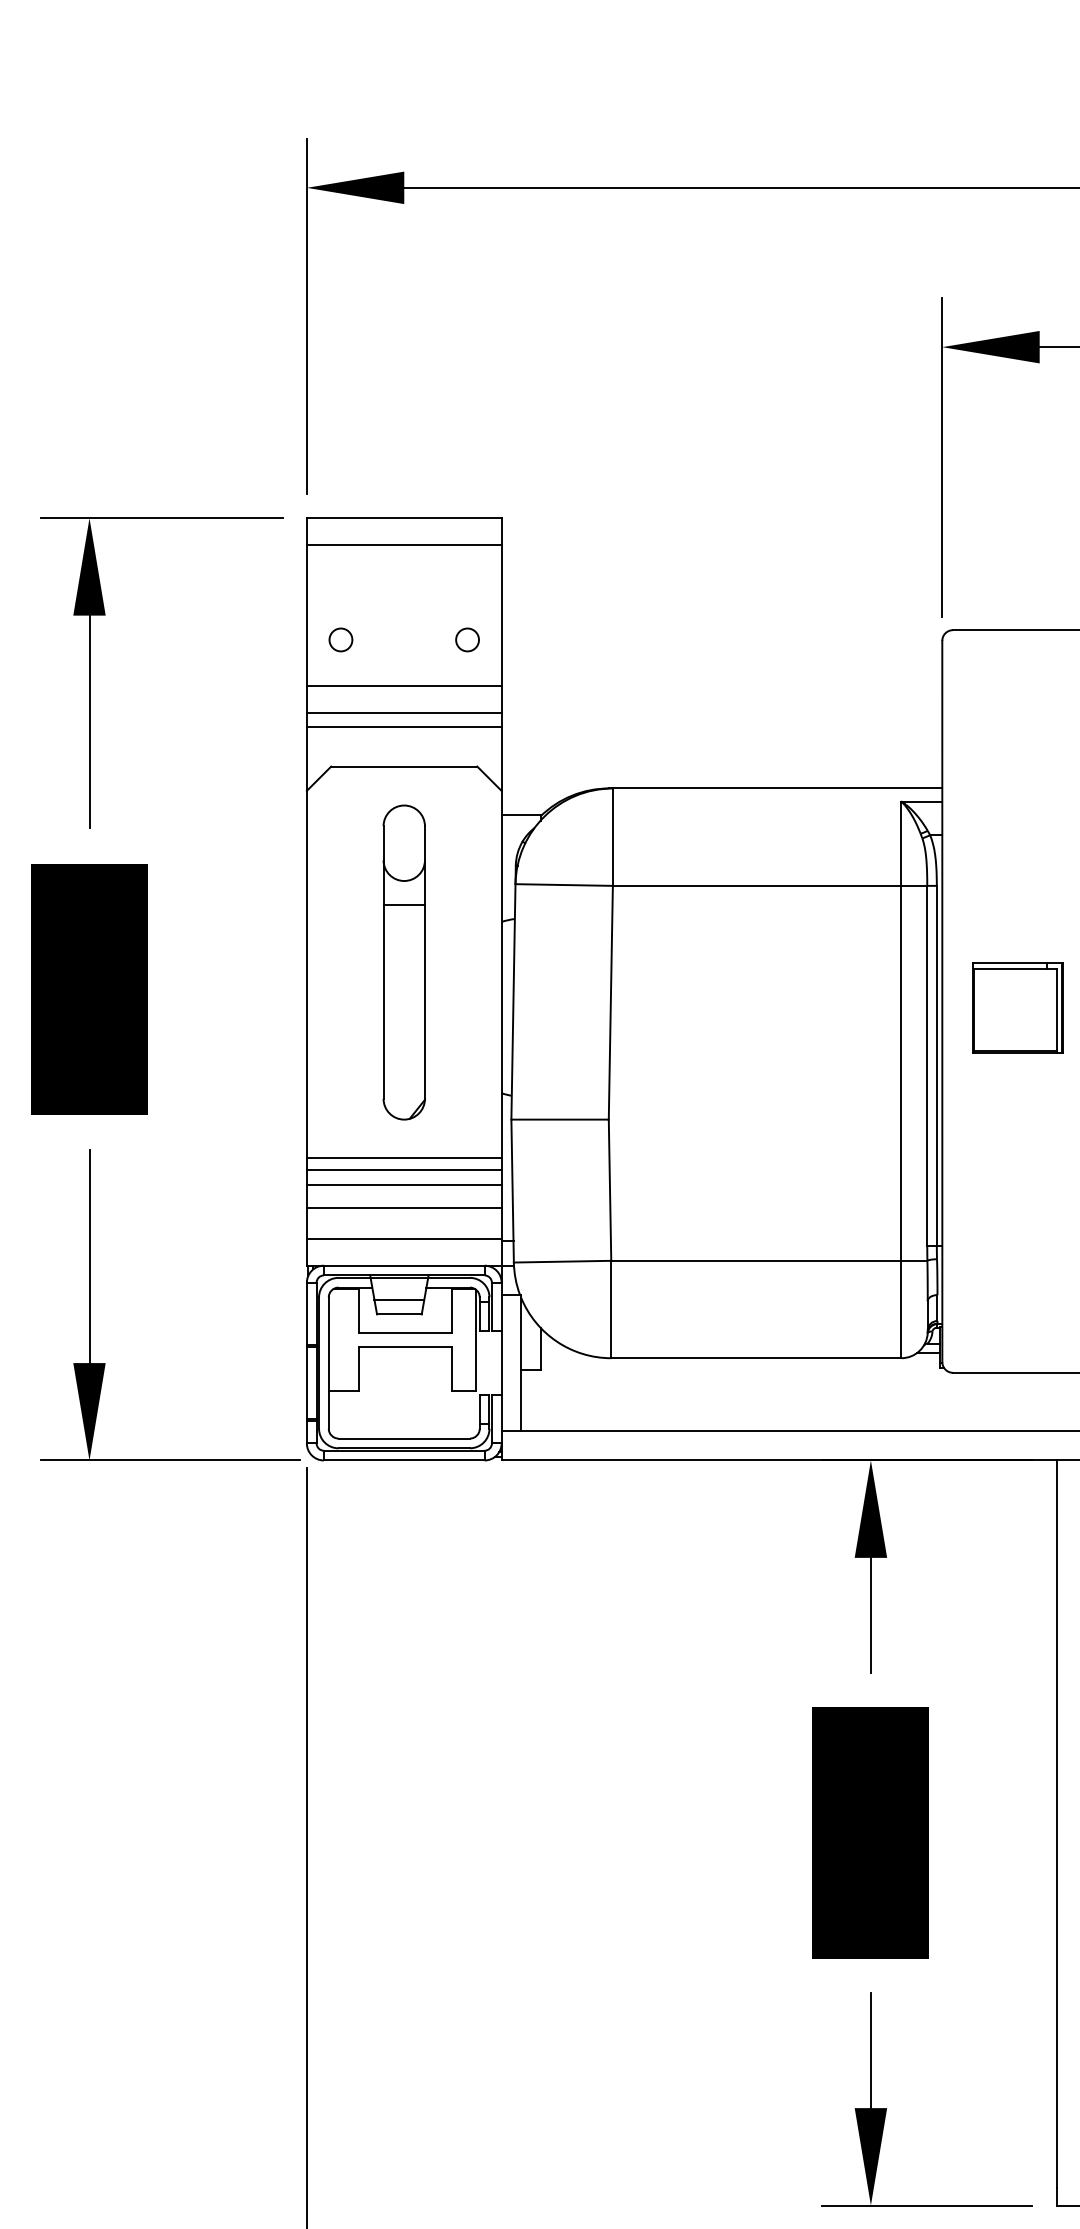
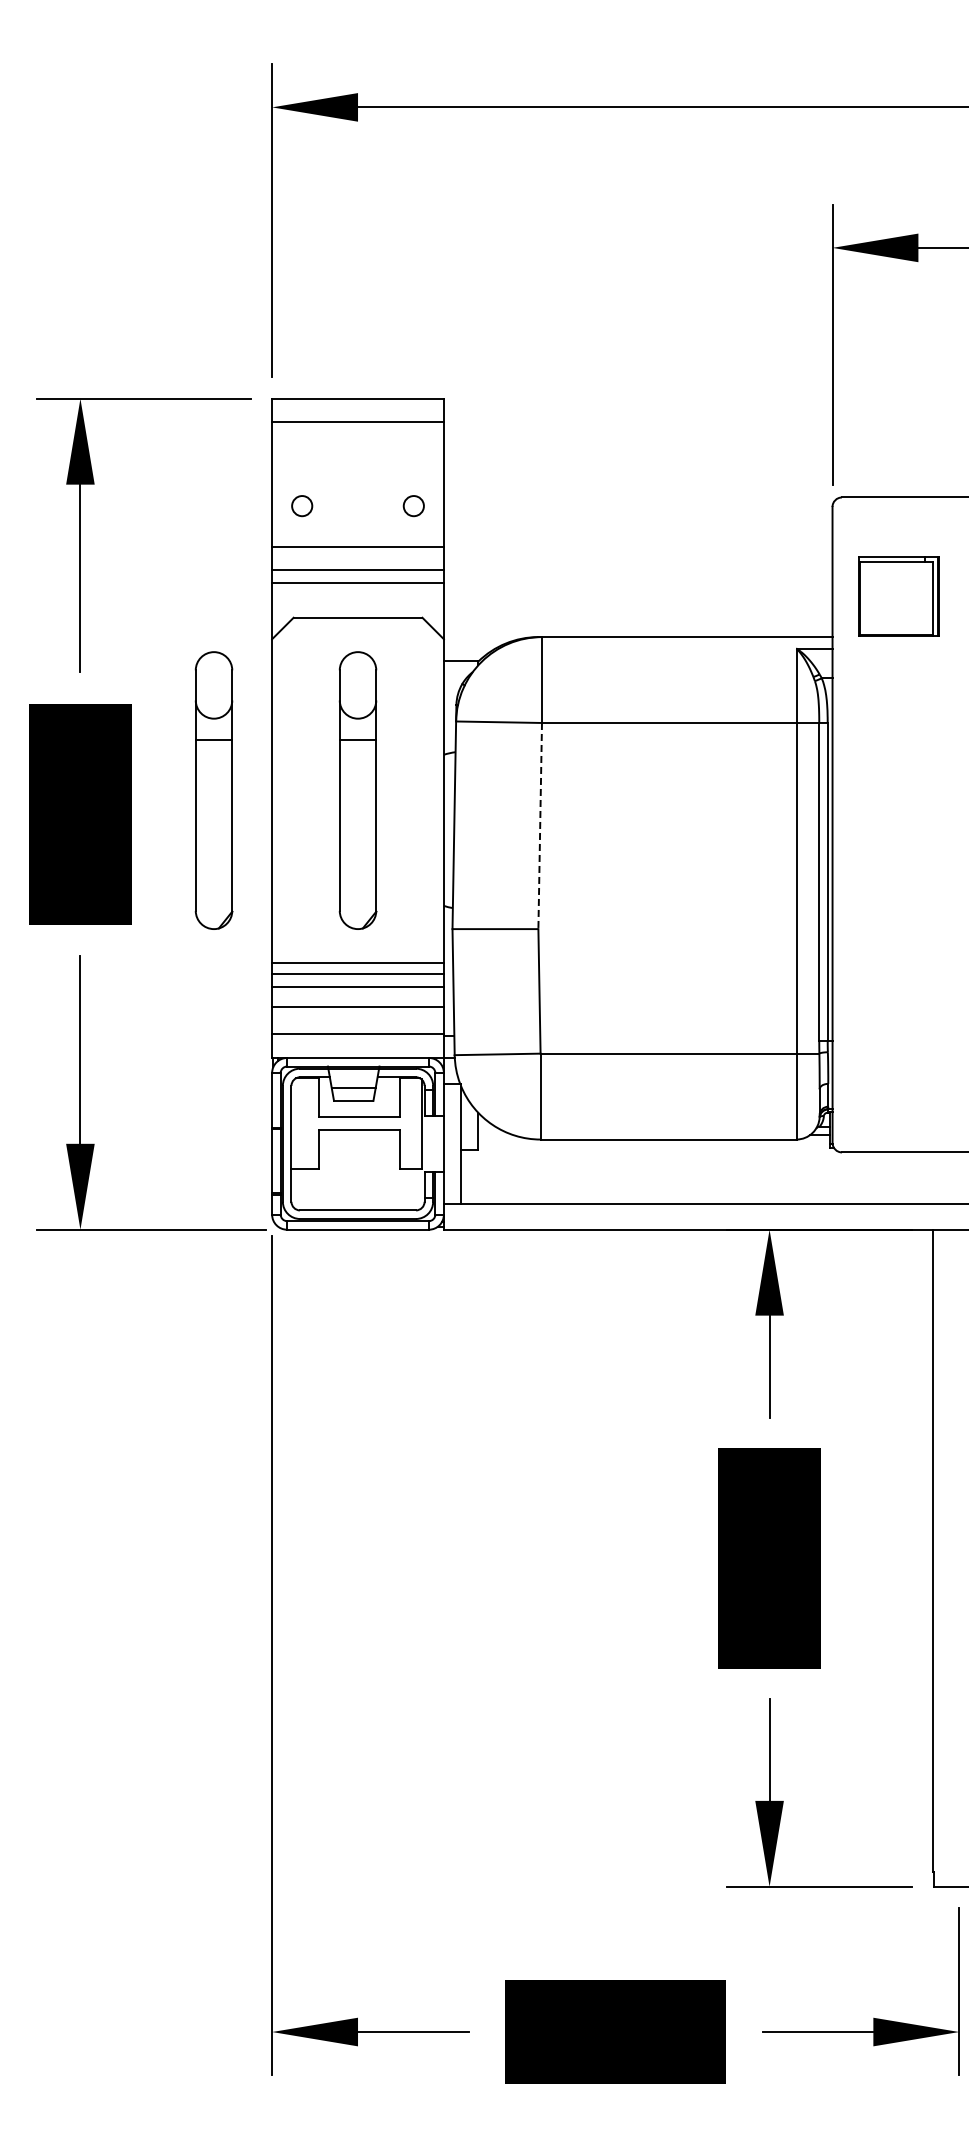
part: (240, 962) -> (213, 790), added
line: (611, 1003) -> (540, 826), solid -> dashed
part: (1017, 1007) -> (898, 596), moved

